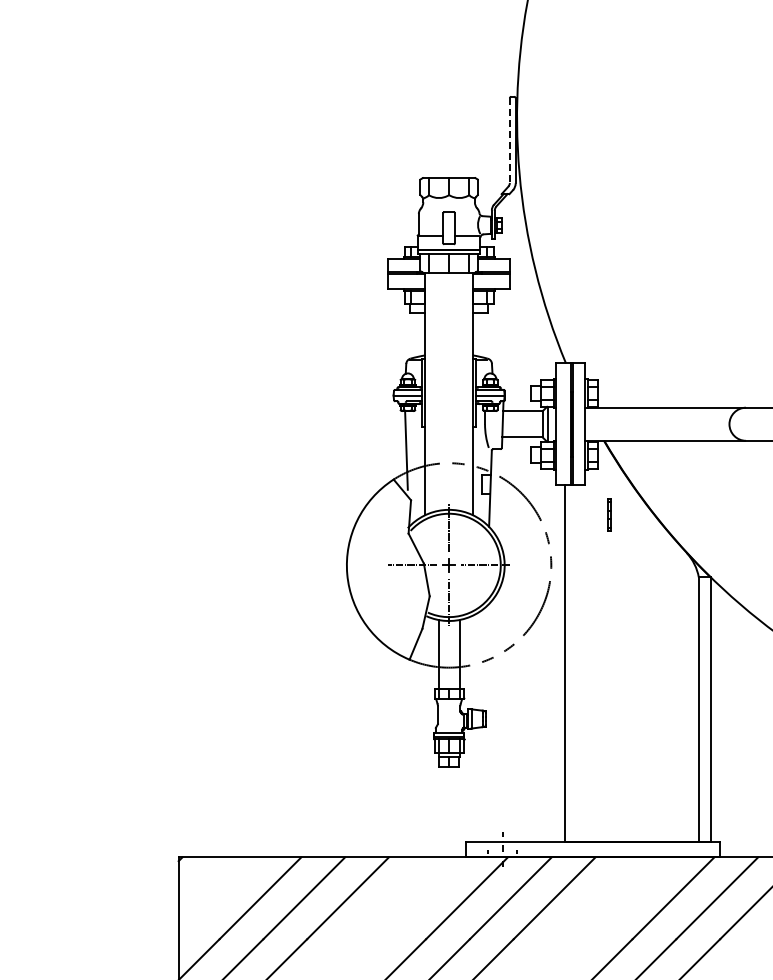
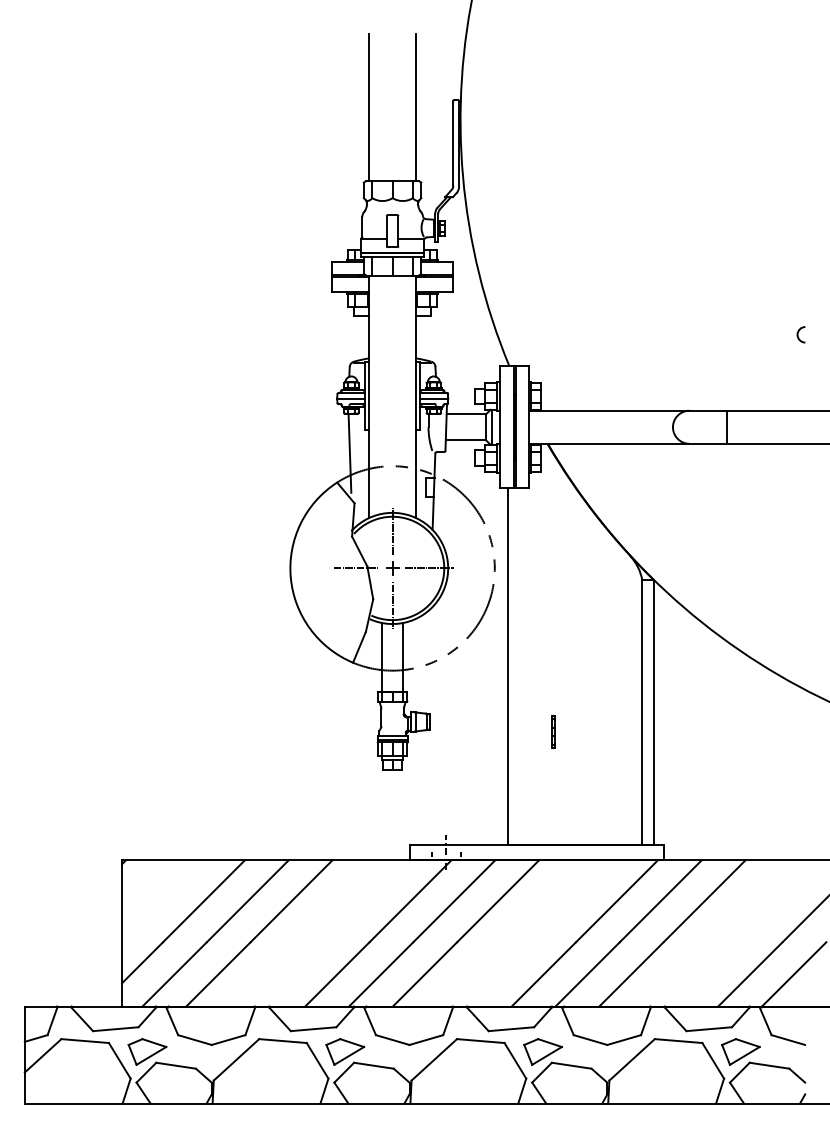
line: (425, 104) -> (368, 107), added
line: (473, 104) -> (416, 107), added
line: (510, 141) -> (453, 144), dashed -> solid
line: (609, 514) -> (552, 731), moved

